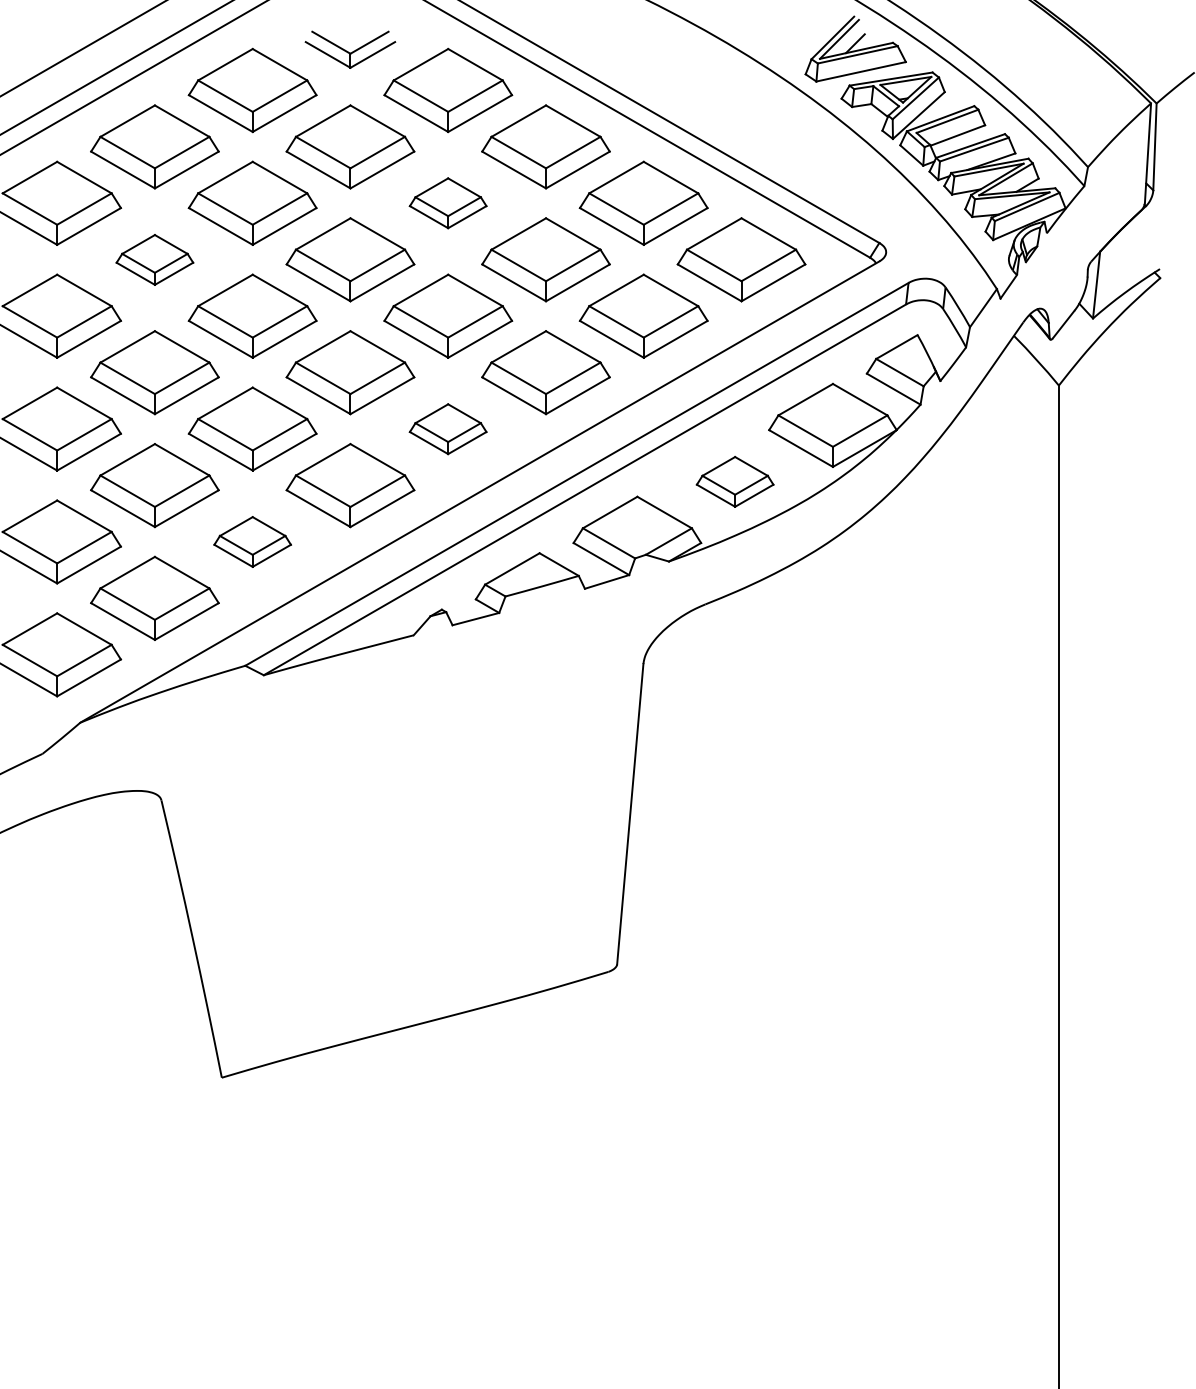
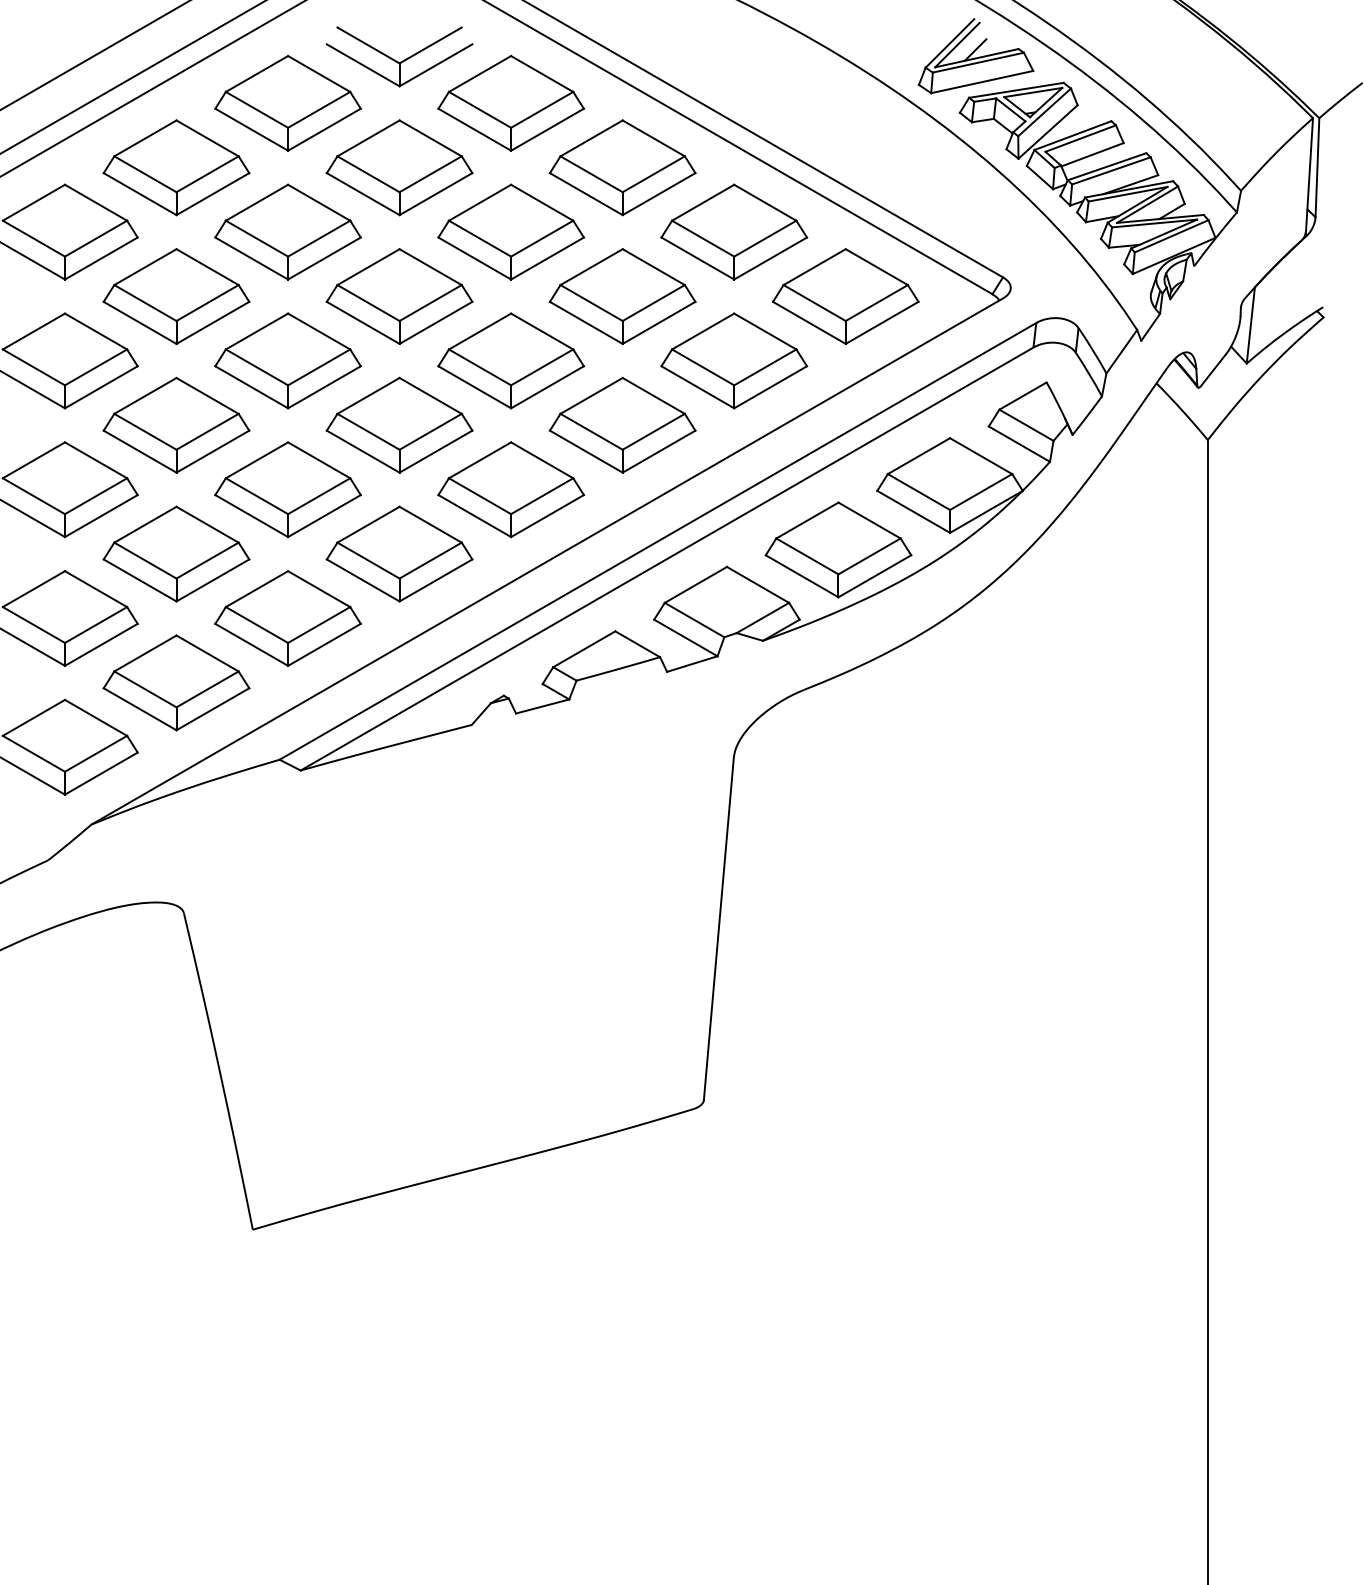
part: (350, 49) -> (399, 56), size x1.43
part: (447, 202) -> (510, 231), size x1.67
part: (154, 259) -> (176, 296), size x1.67
part: (447, 428) -> (510, 489), size x1.67
part: (735, 481) -> (838, 549), size x1.67
part: (252, 541) -> (287, 618), size x1.67

